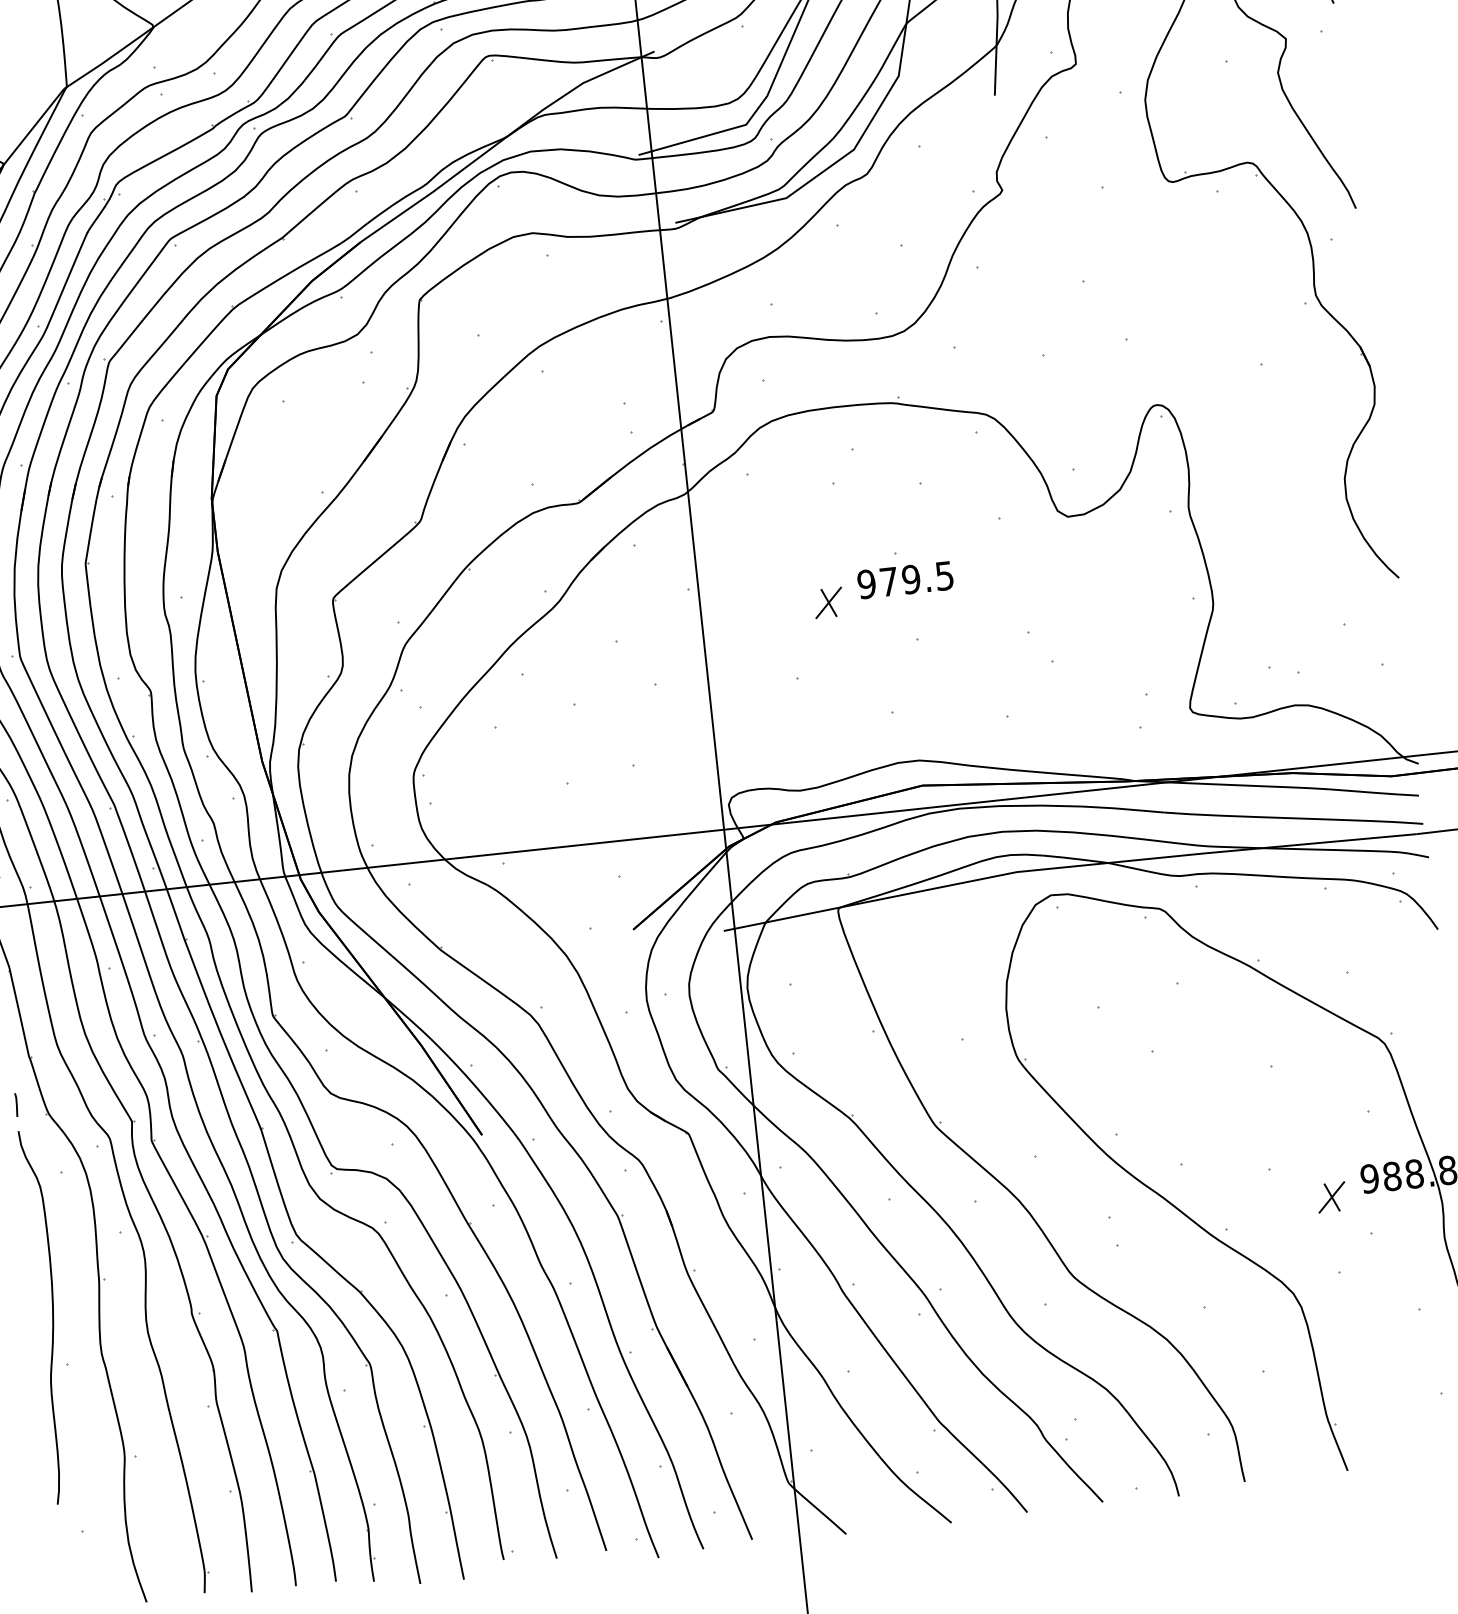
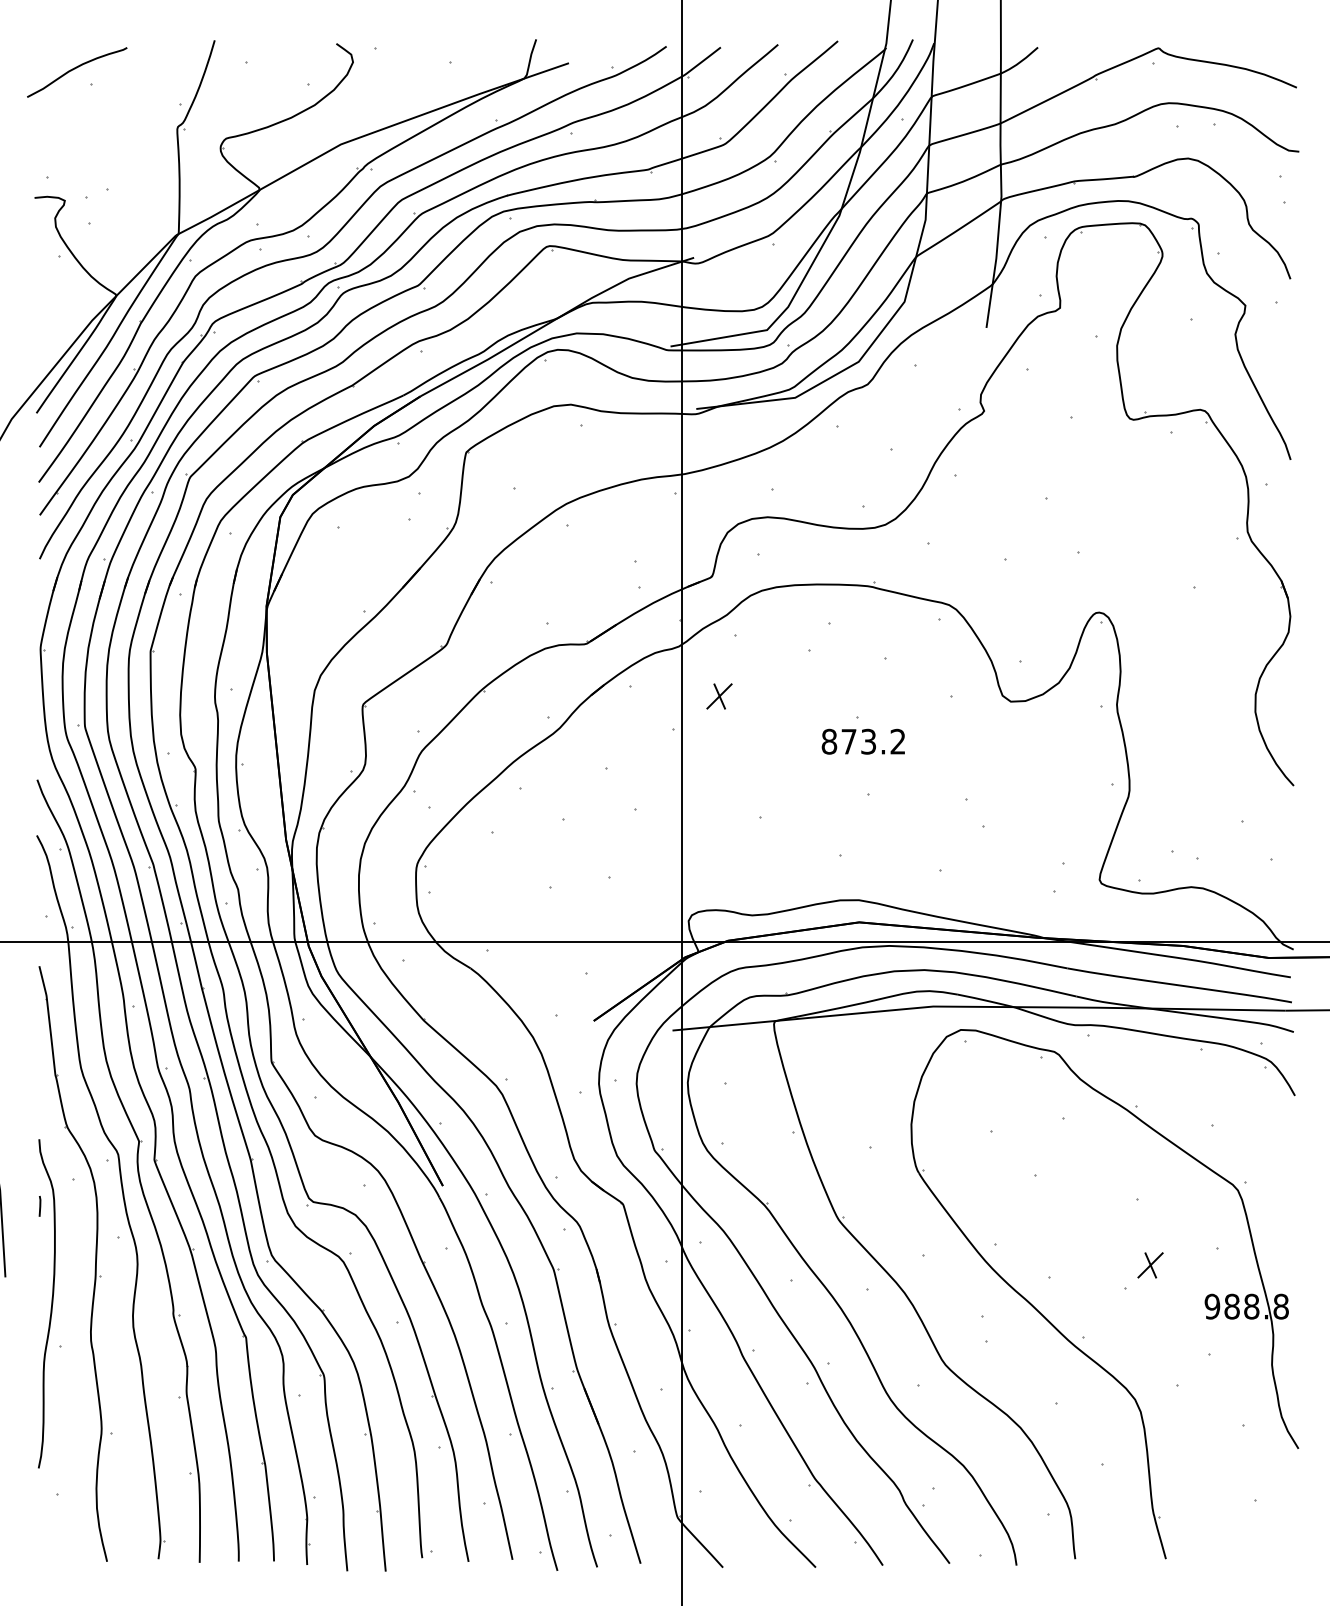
text: (905, 579) -> (863, 741), 979.5 -> 873.2
part: (828, 602) -> (719, 696), moved
line: (15, 1105) -> (39, 1206), moved
part: (1331, 1197) -> (1150, 1265), moved

